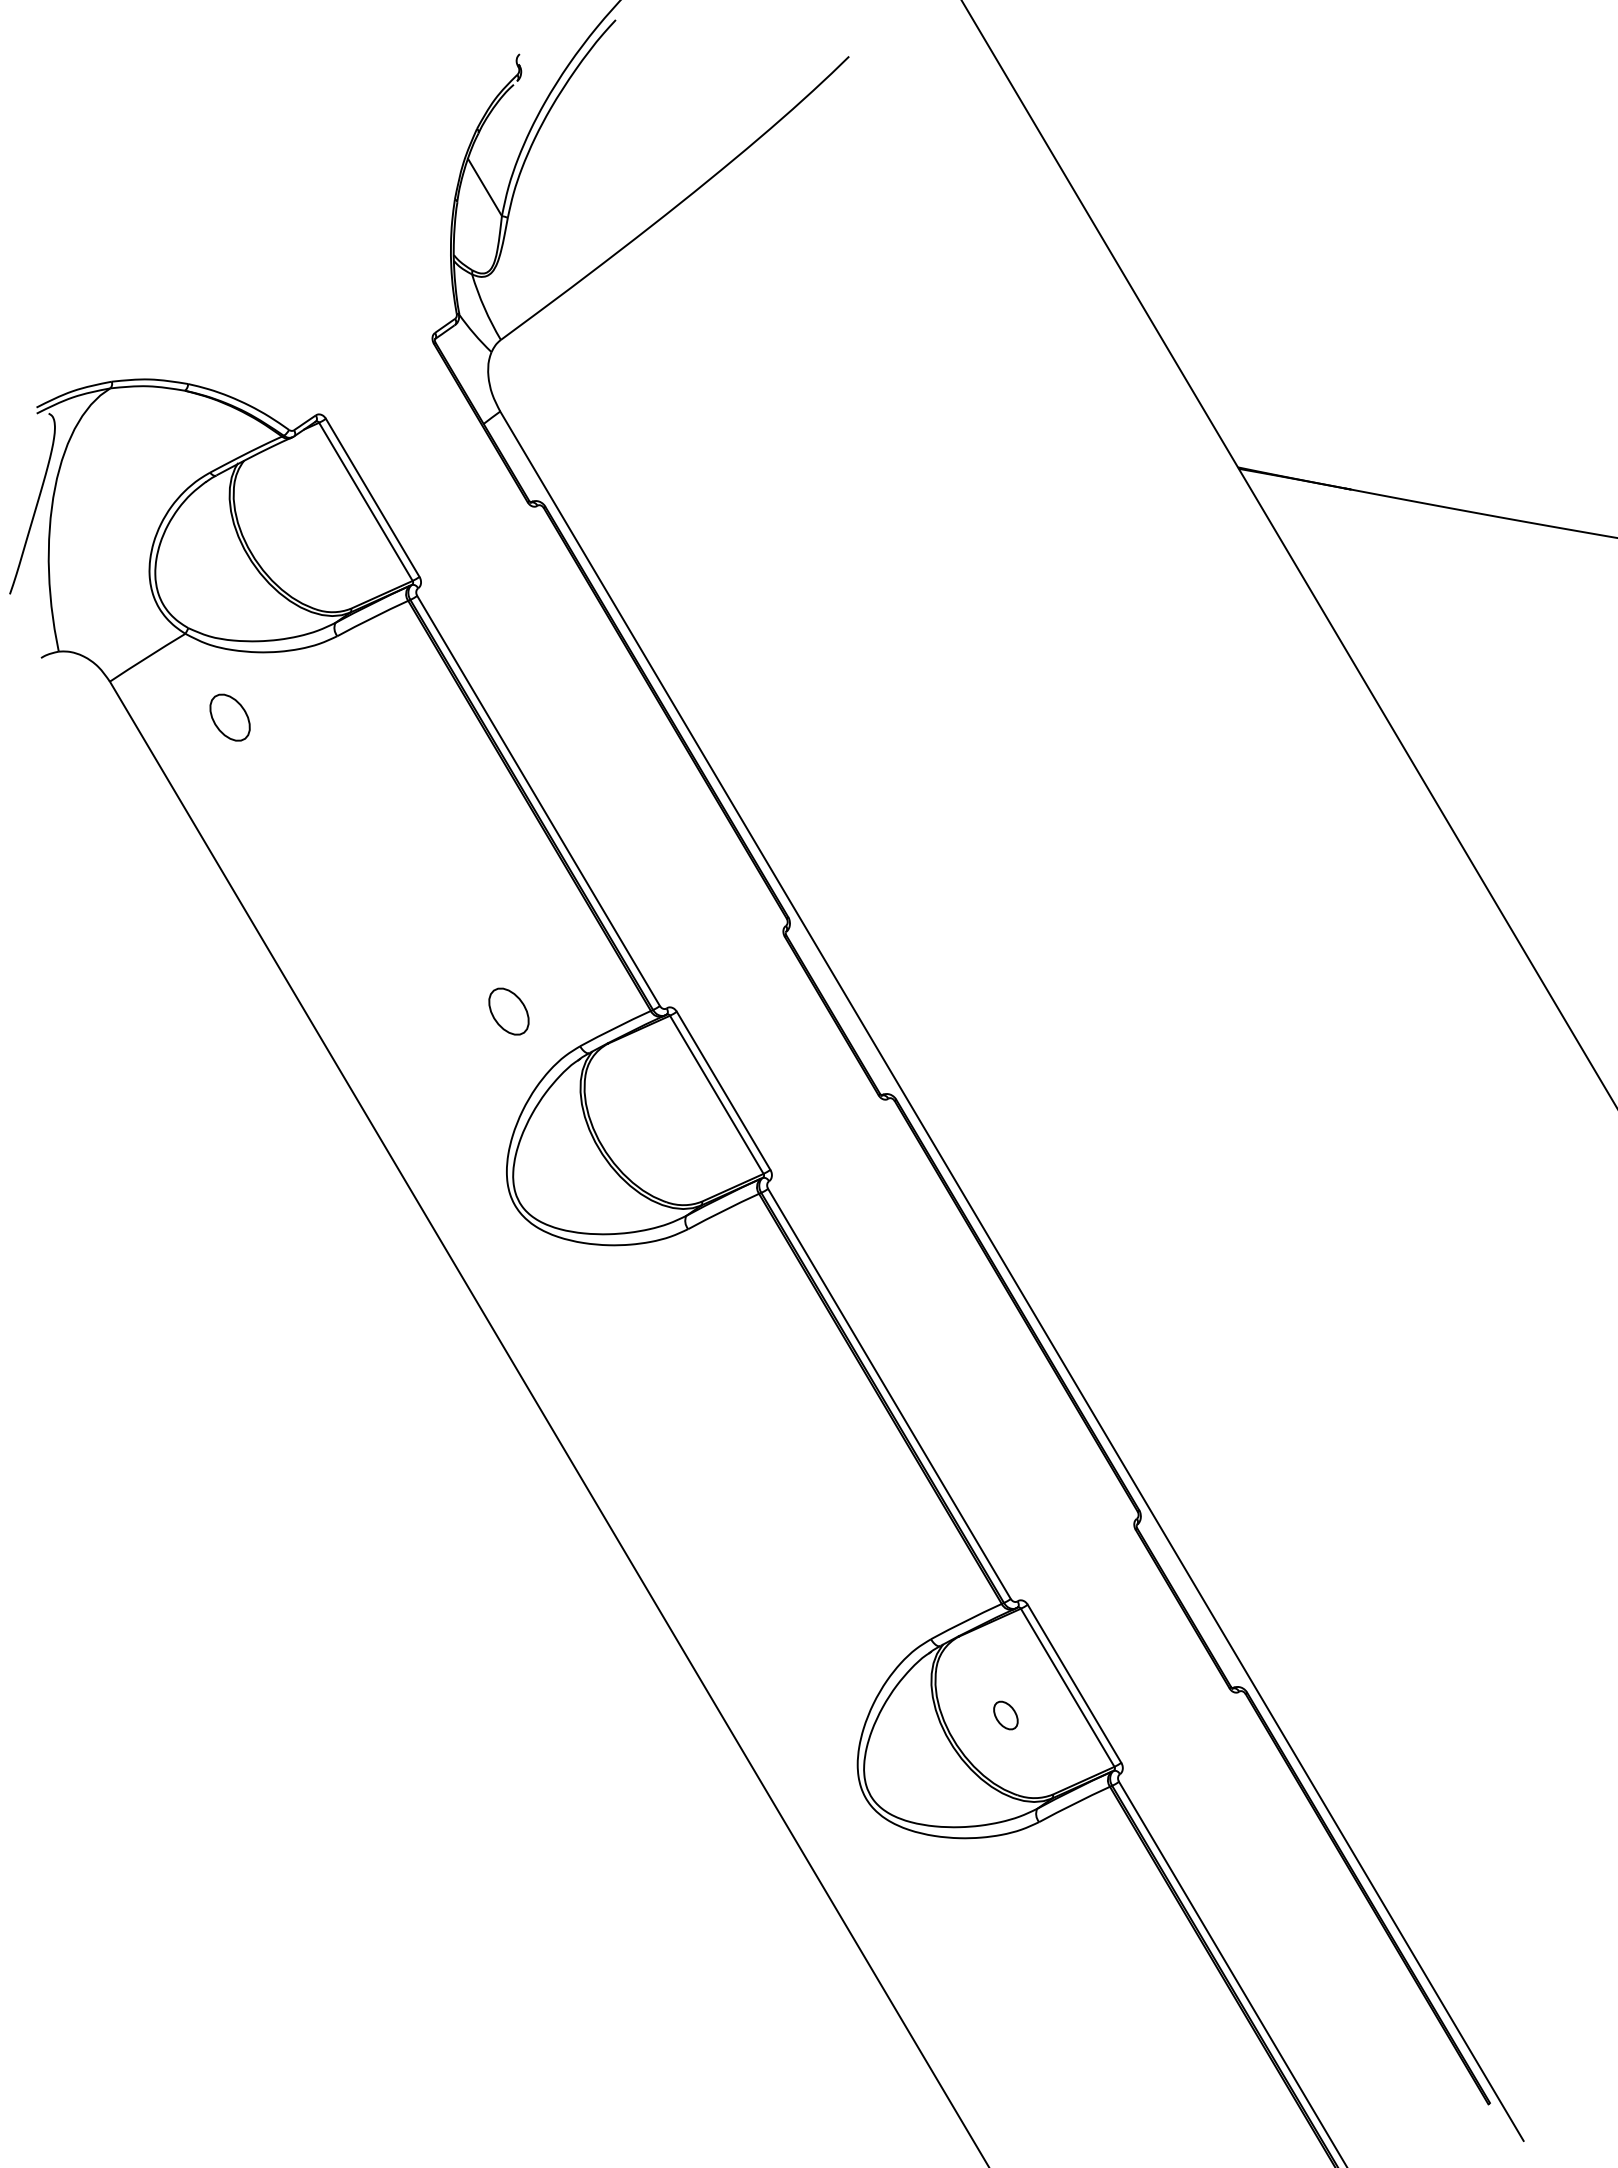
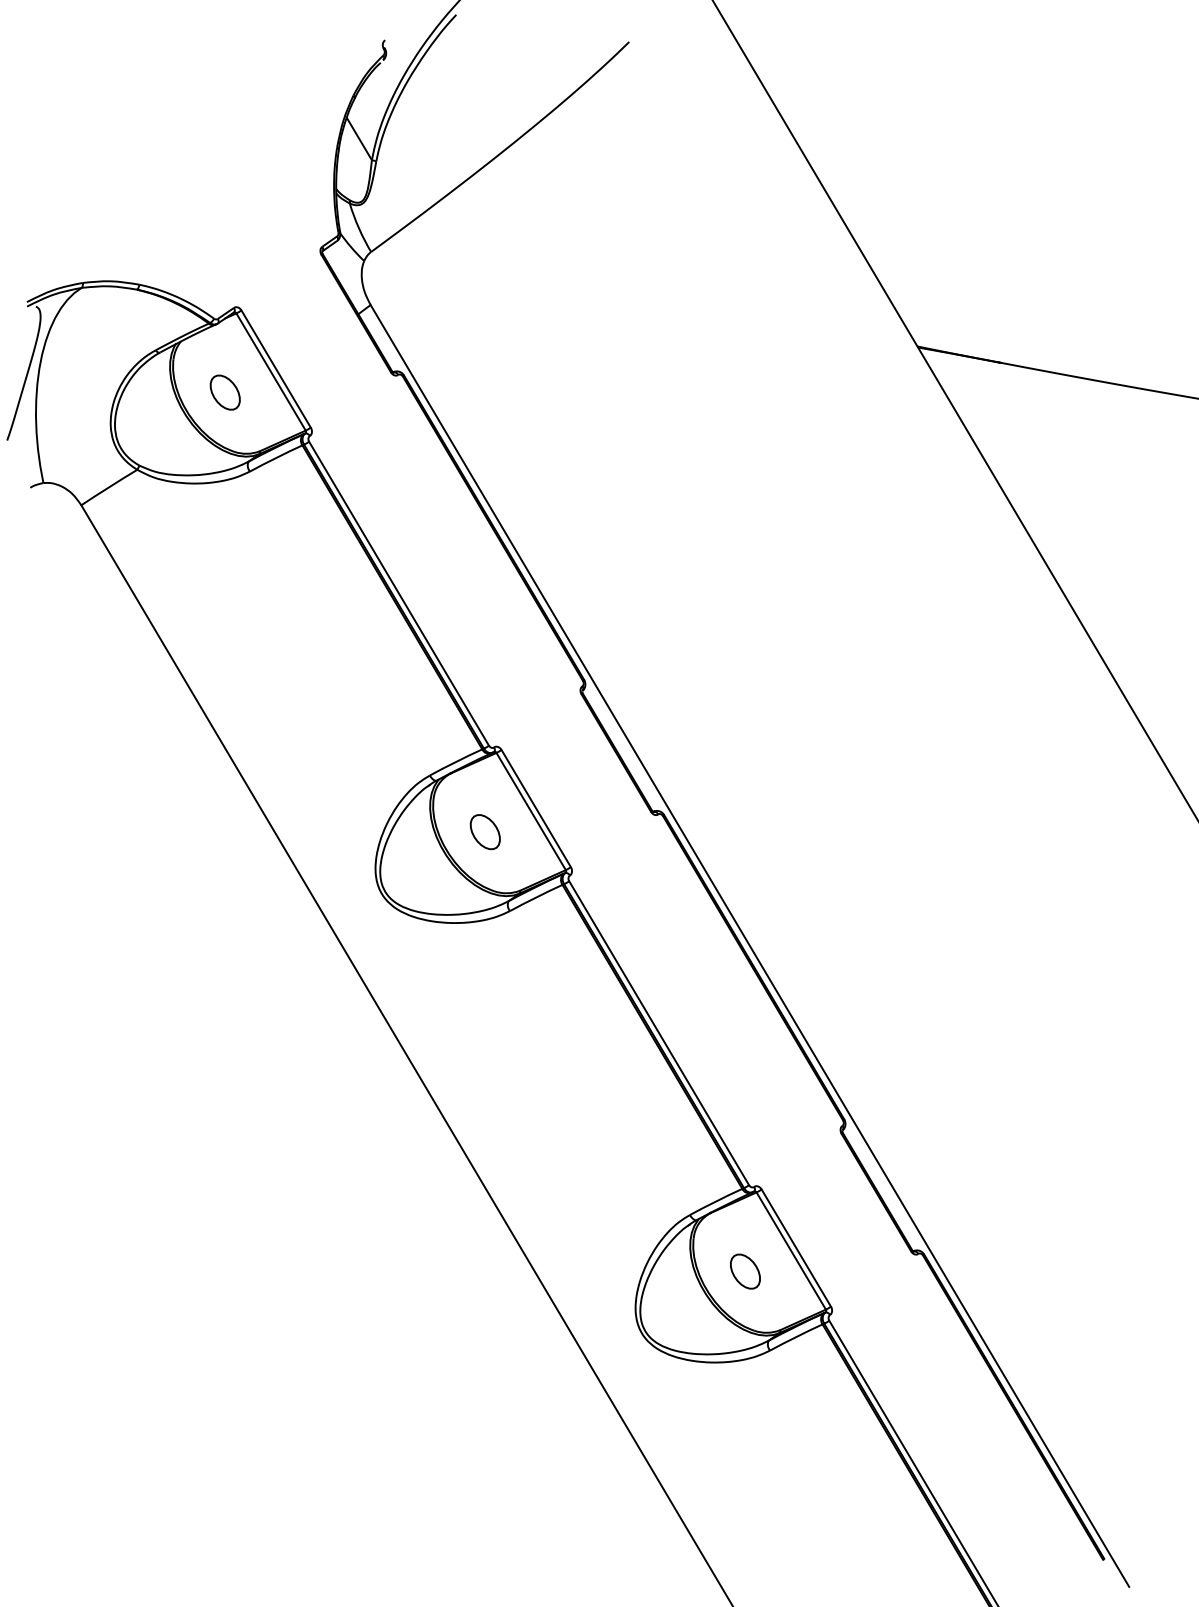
part: (229, 717) -> (224, 392), moved
part: (508, 1011) -> (484, 832), moved
part: (1005, 1715) -> (745, 1271), size x1.67

